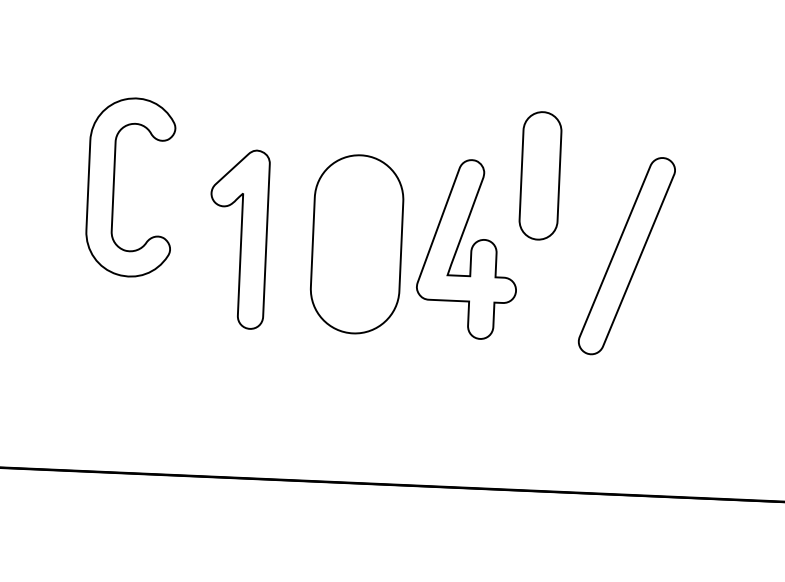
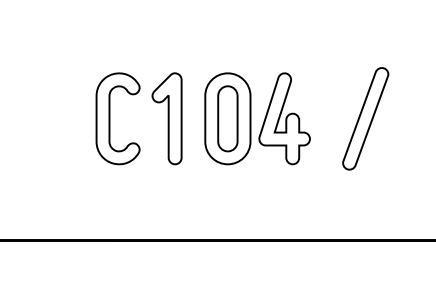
part: (539, 175) -> (227, 118), moved
part: (115, 186) -> (110, 118), moved

